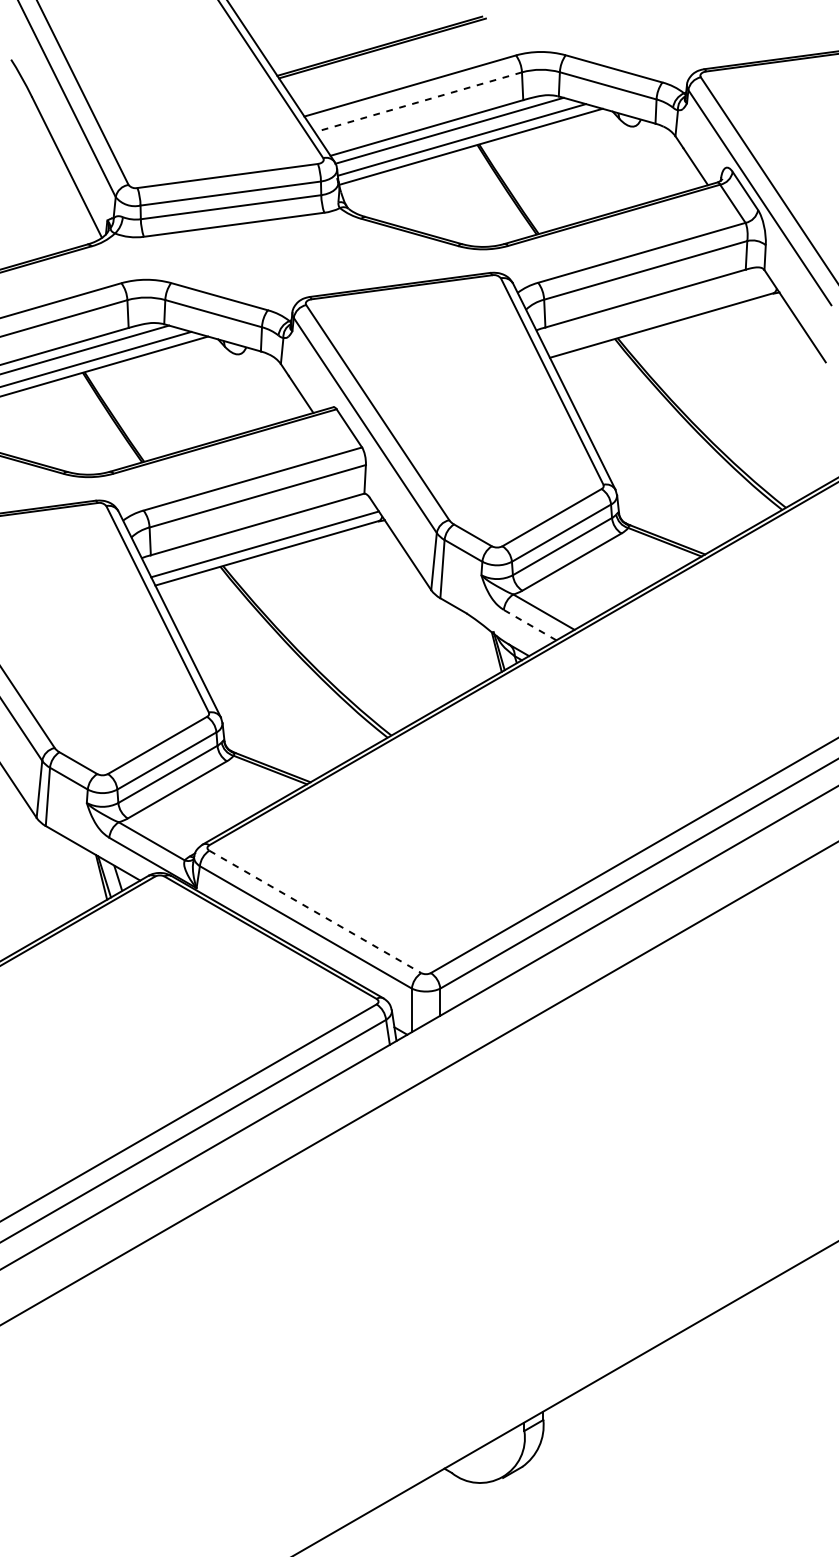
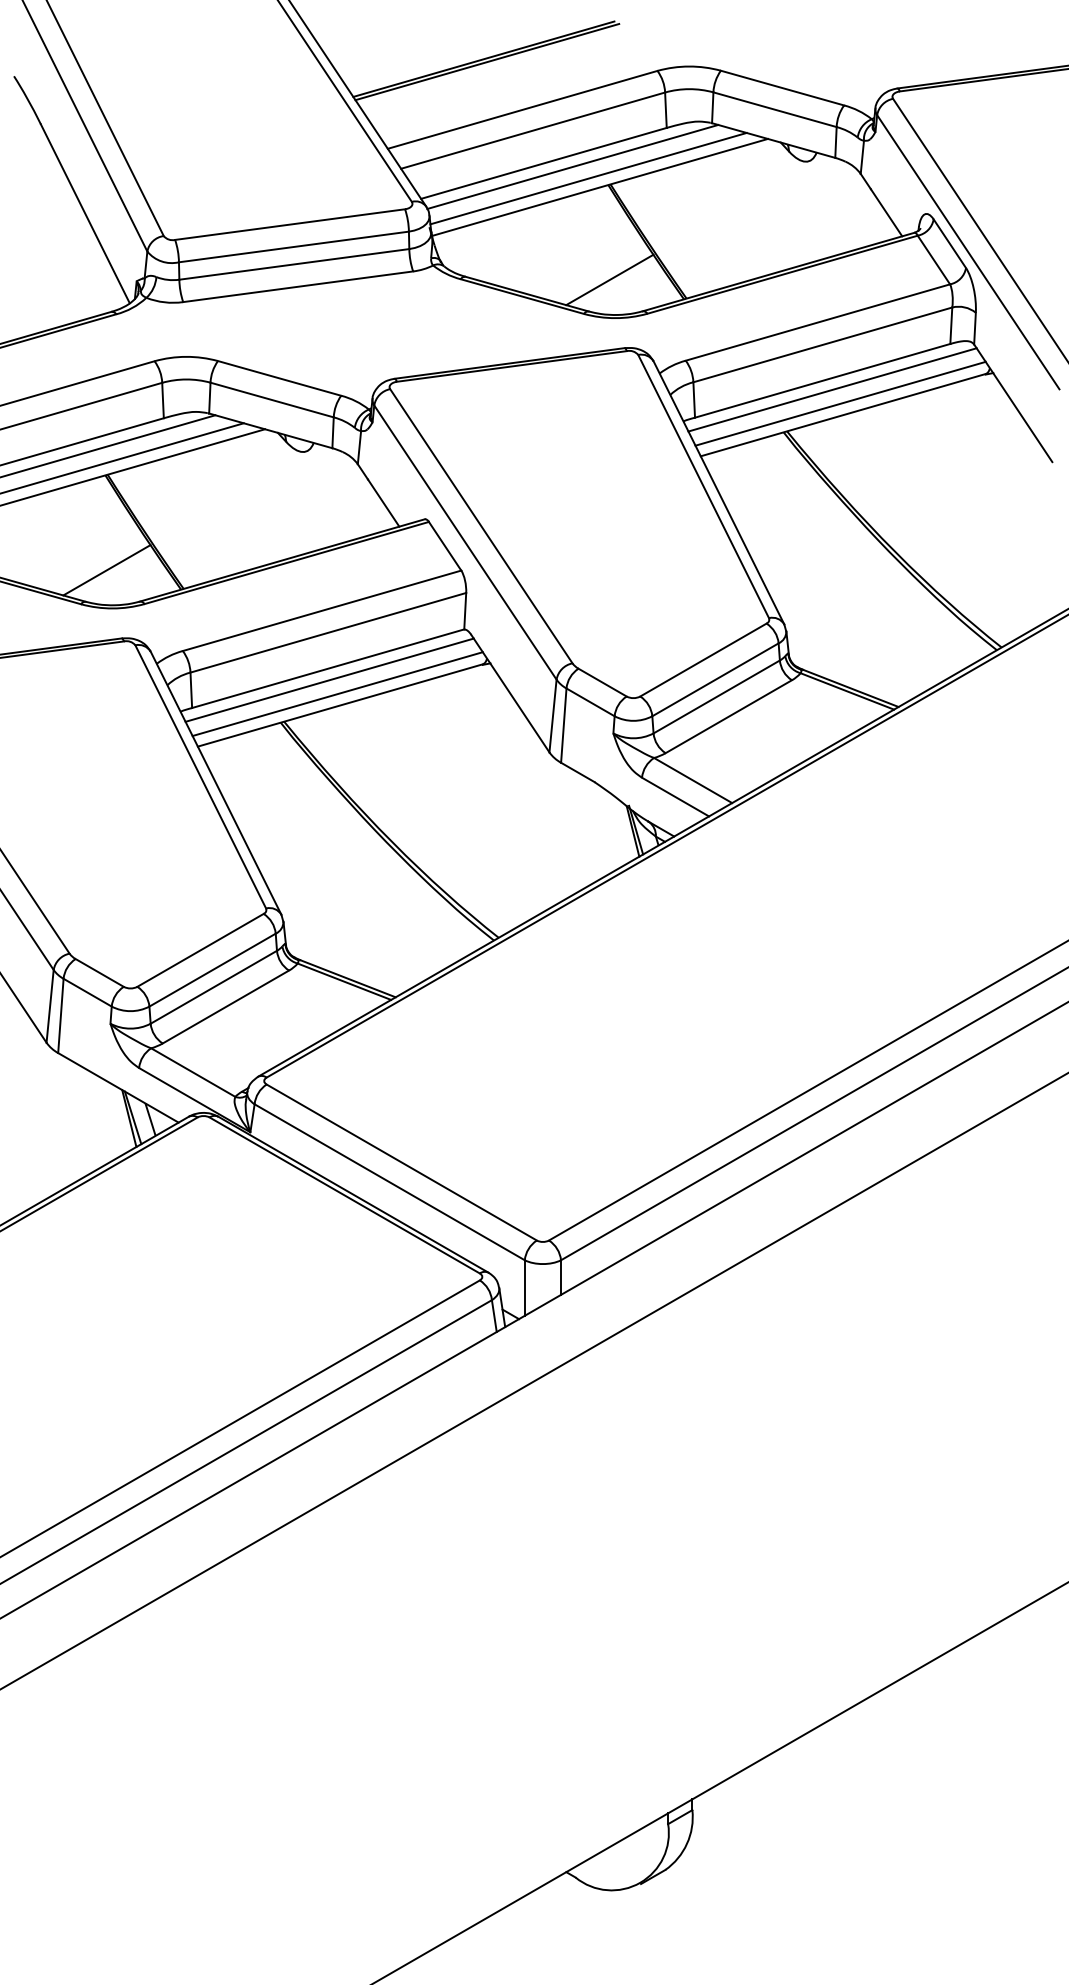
line: (417, 102) -> (532, 130), dashed -> solid
line: (478, 219) -> (609, 279), added
line: (653, 305) -> (832, 389), added
line: (659, 316) -> (840, 403), added
line: (83, 447) -> (106, 570), added
line: (258, 532) -> (329, 679), added
line: (530, 625) -> (675, 797), dashed -> solid
line: (315, 911) -> (401, 1162), dashed -> solid

